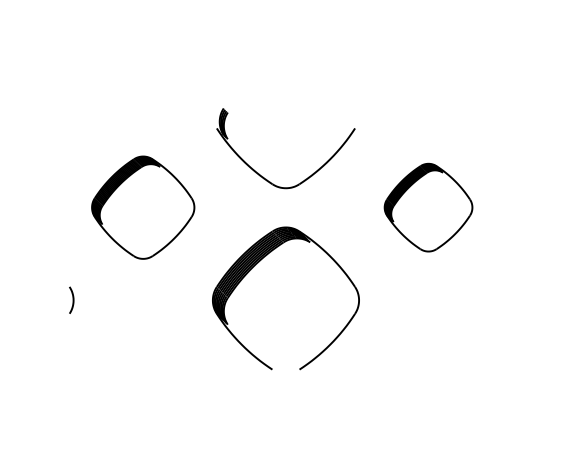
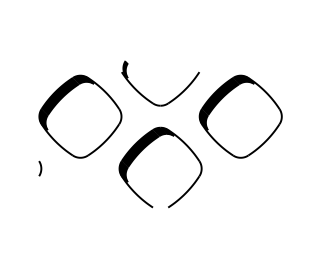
part: (143, 207) -> (80, 116), size x1.43
part: (428, 207) -> (240, 116), size x1.67

